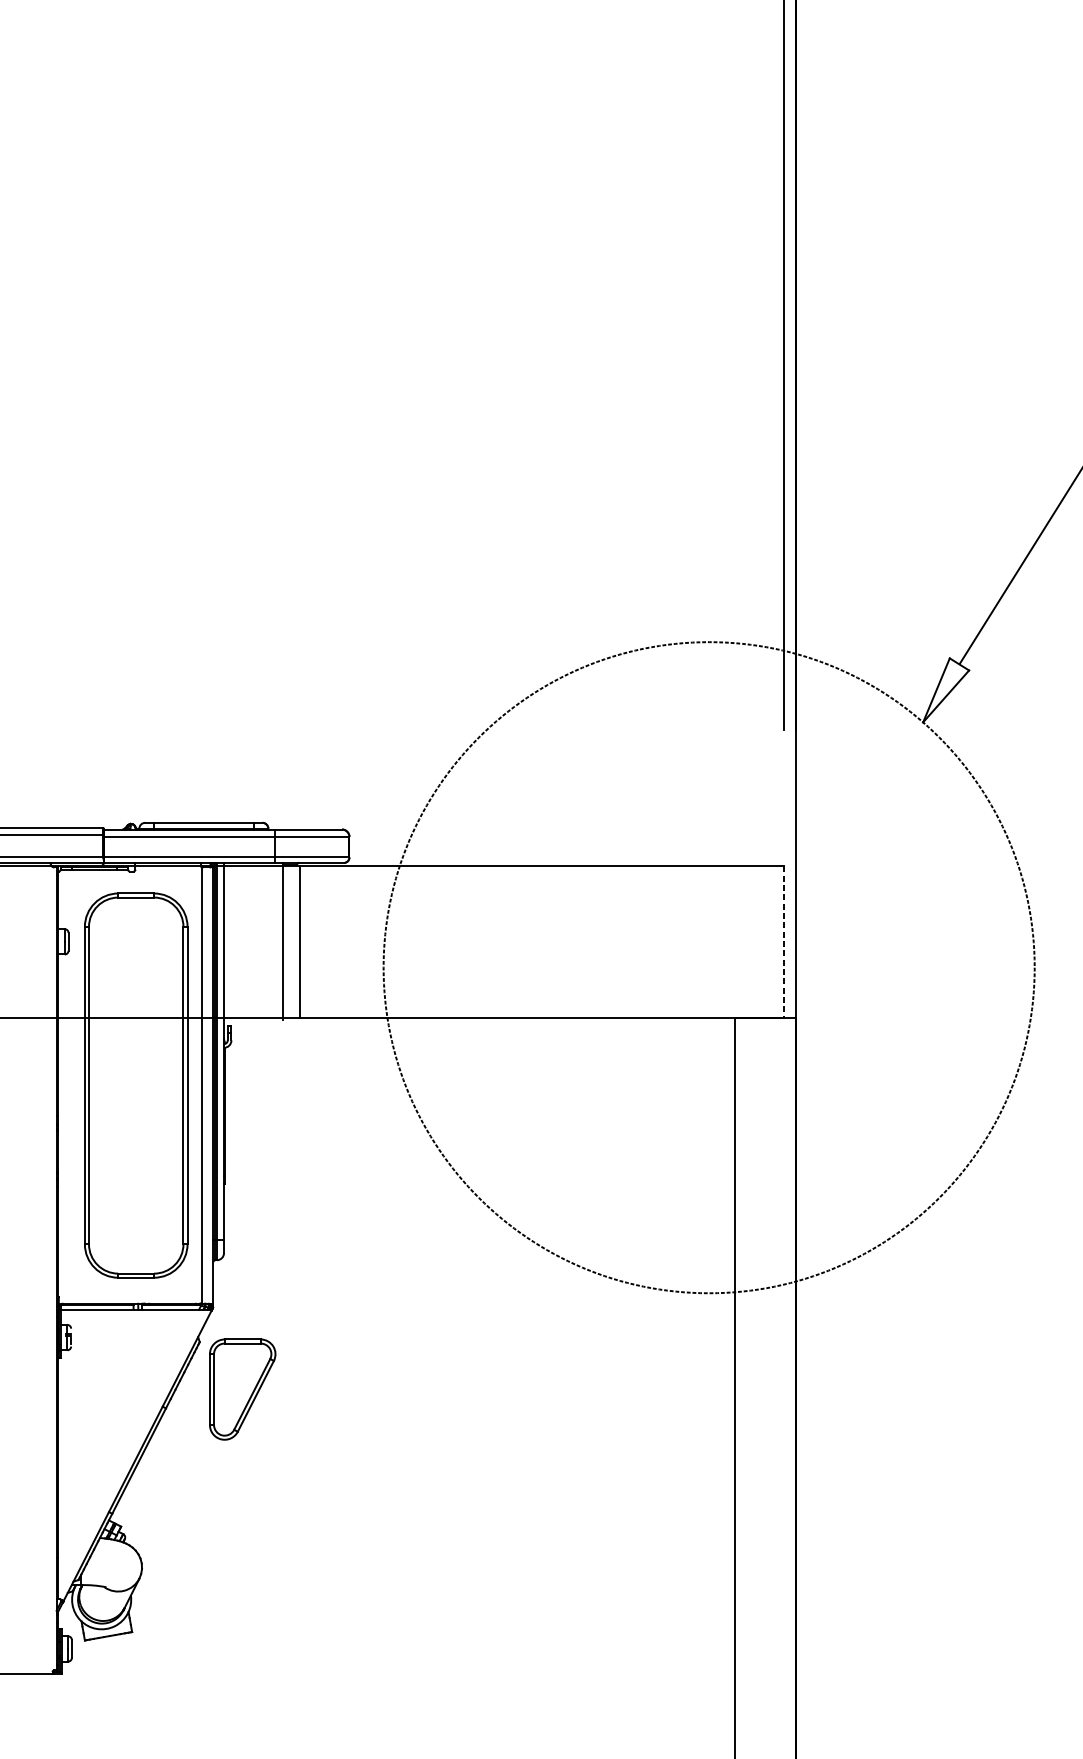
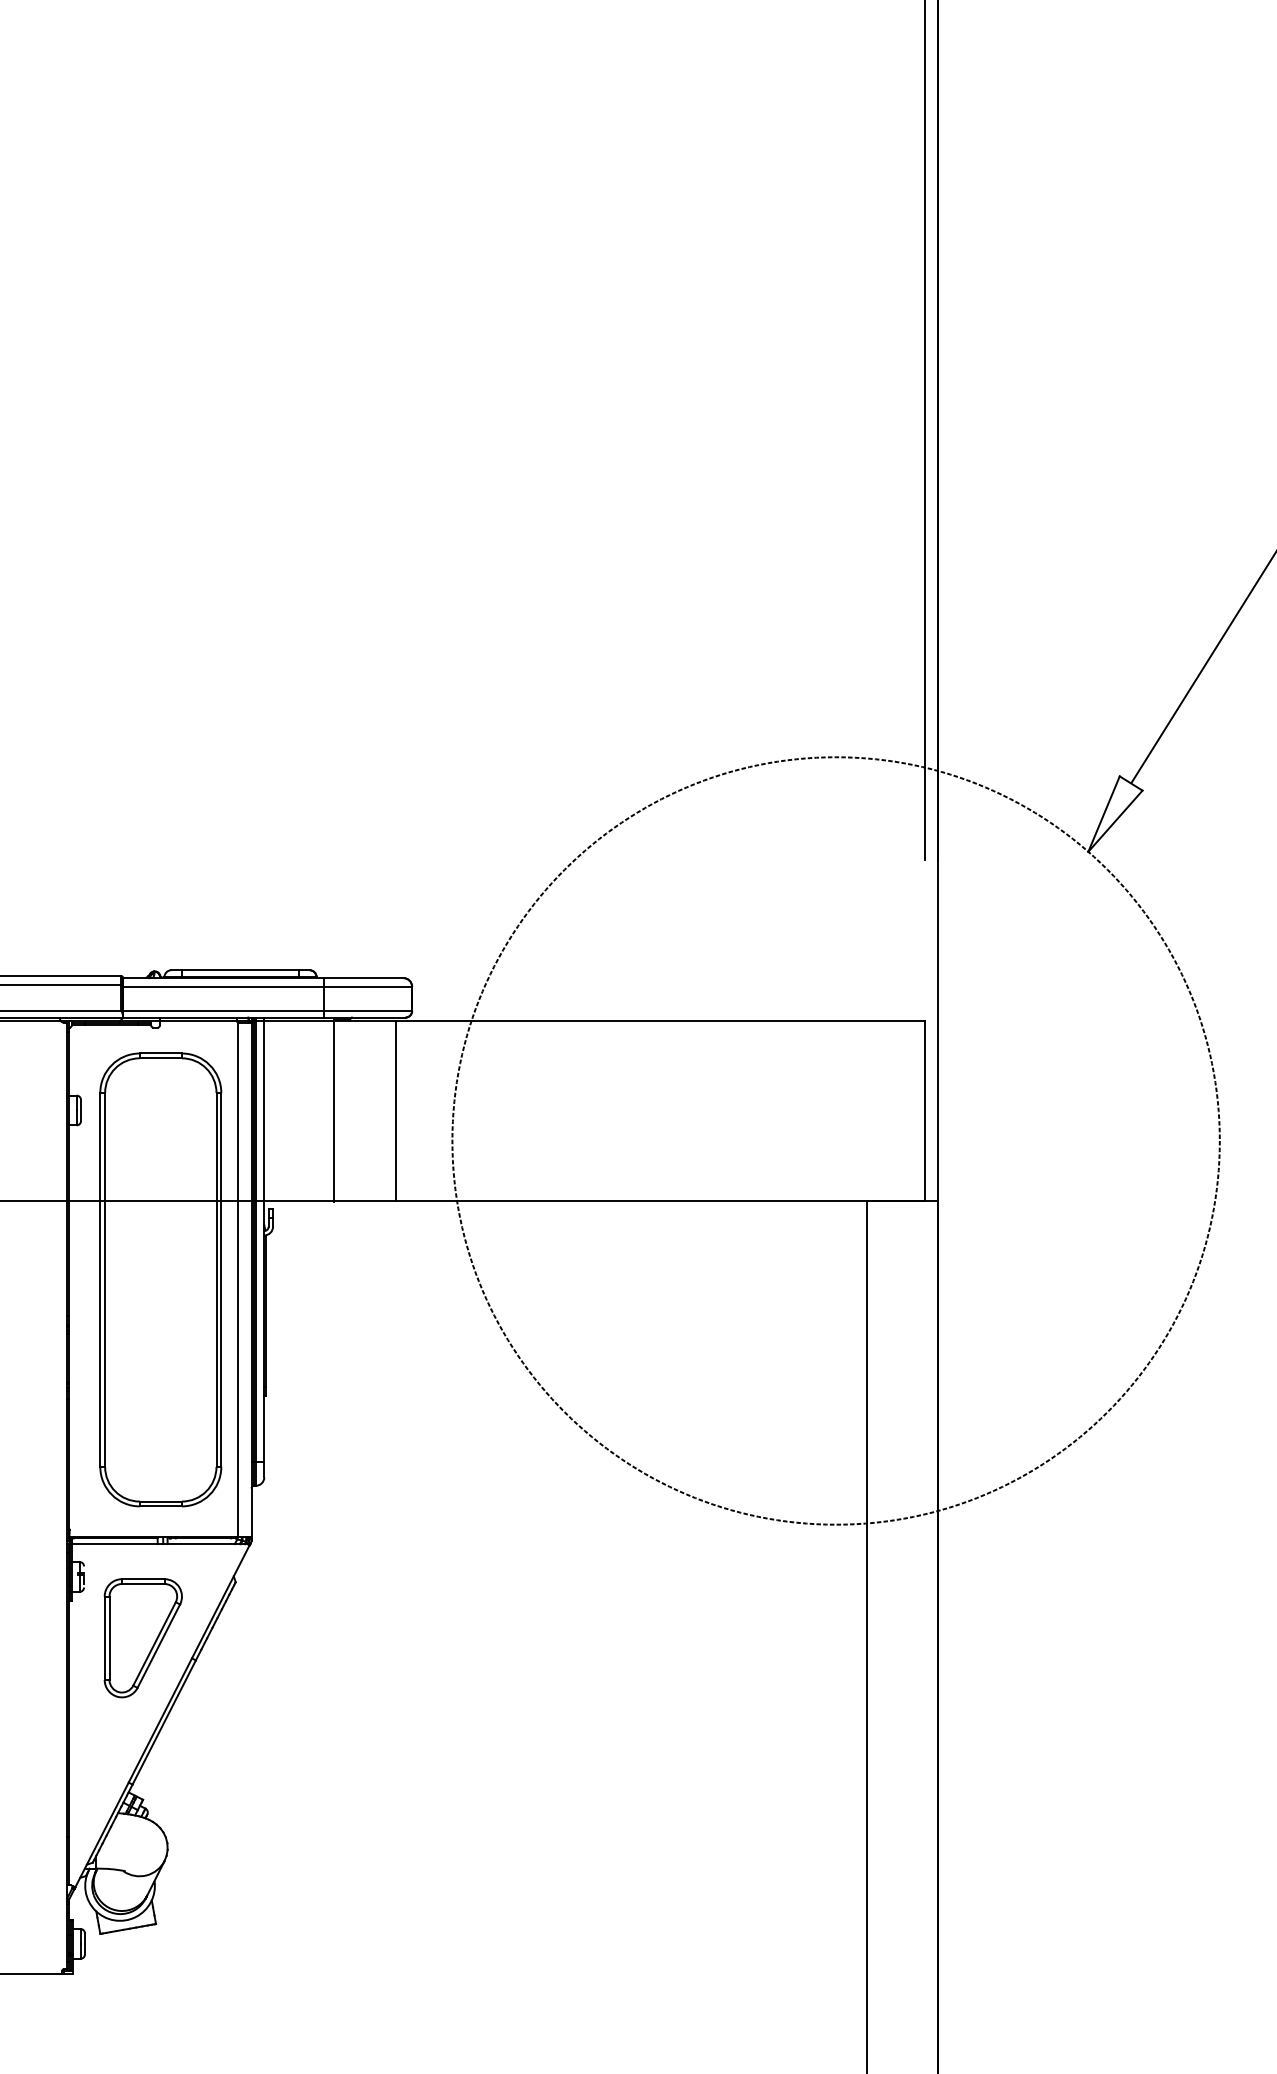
line: (299, 941) -> (396, 1110), moved
line: (784, 942) -> (924, 1111), dashed -> solid
part: (242, 1389) -> (142, 1638), moved

